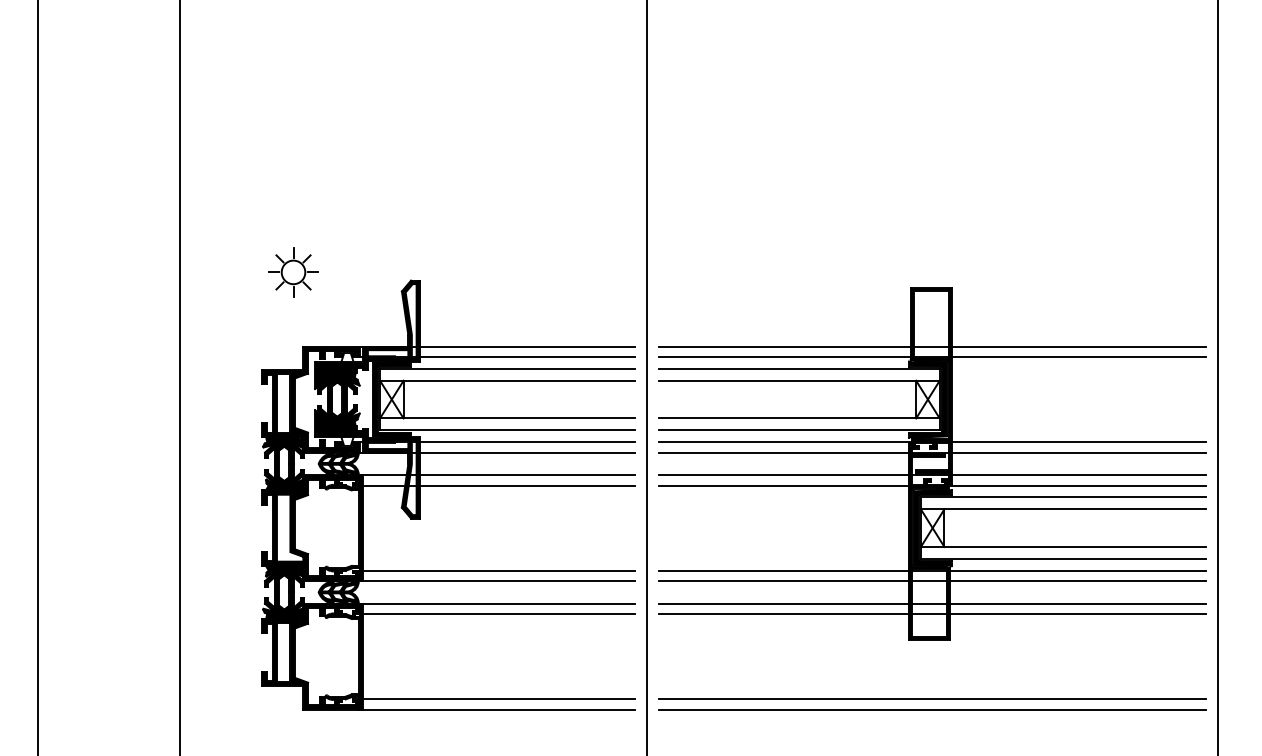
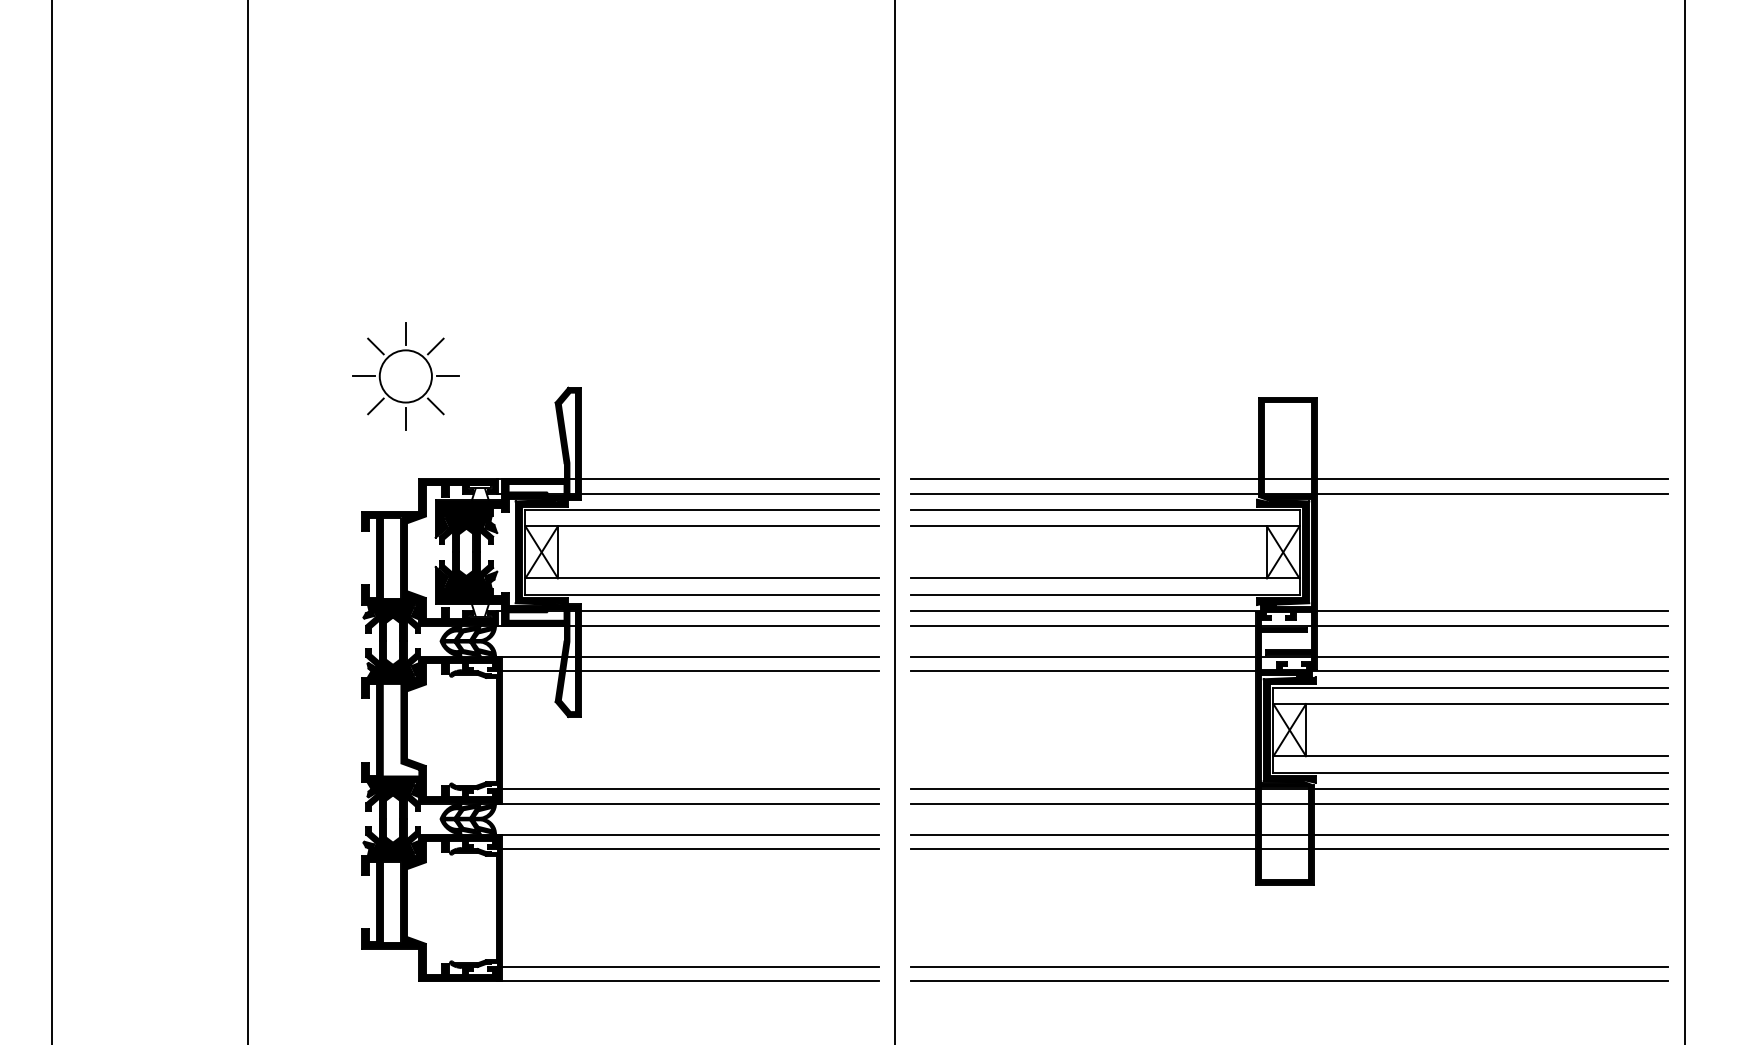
part: (293, 272) -> (405, 376), size x1.6

